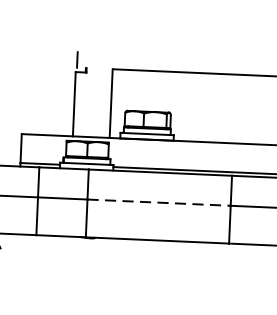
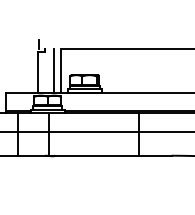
line: (98, 102) -> (53, 70), added
line: (159, 201) -> (94, 131), dashed -> solid

